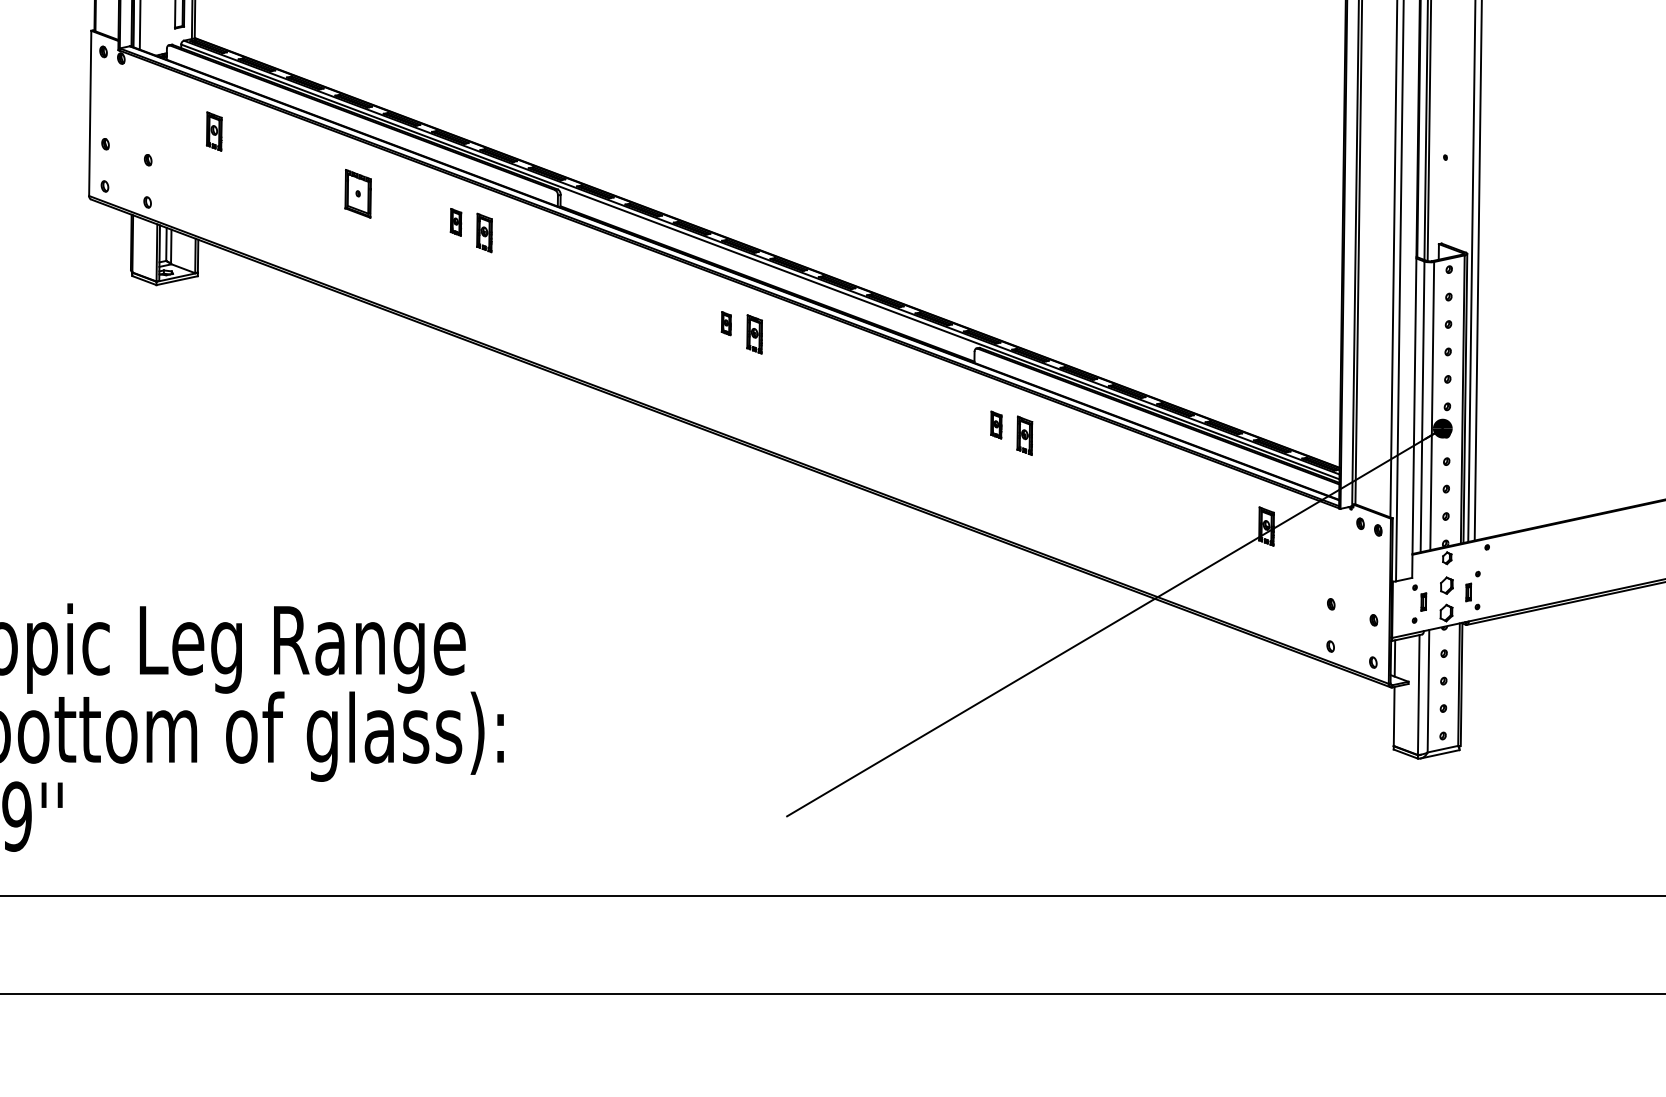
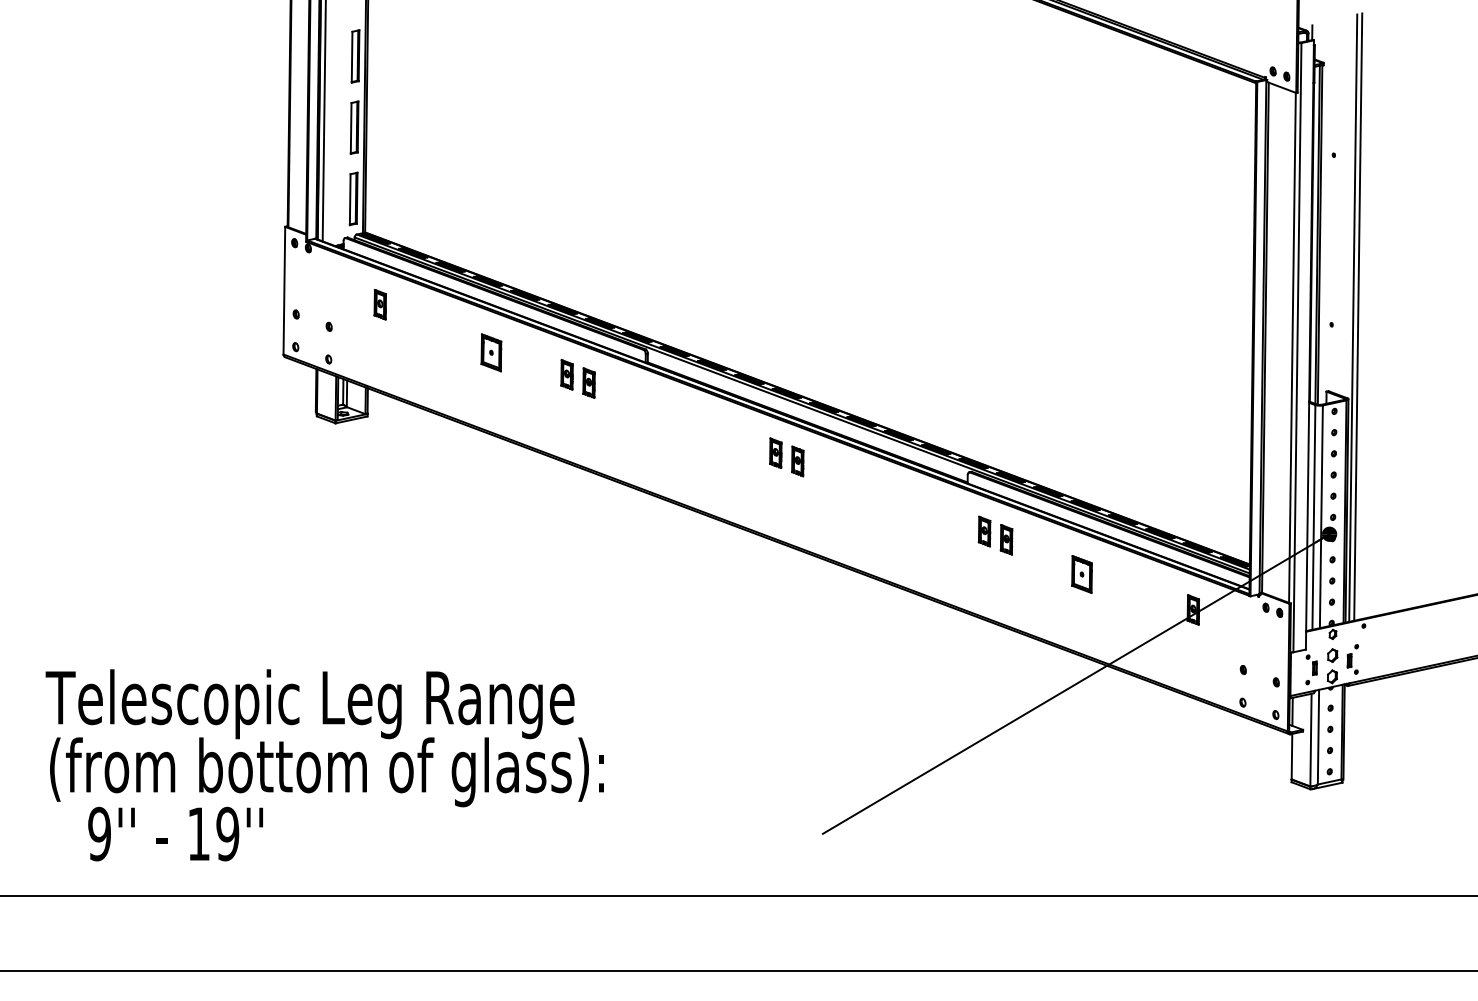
part: (455, 221) -> (566, 374), size x1.43
part: (725, 322) -> (775, 452), size x1.67
part: (996, 425) -> (984, 531), size x1.43
part: (1121, 480) -> (1081, 574), added

